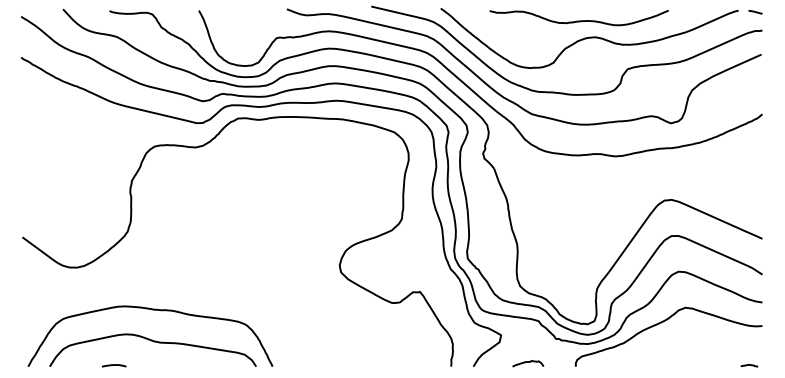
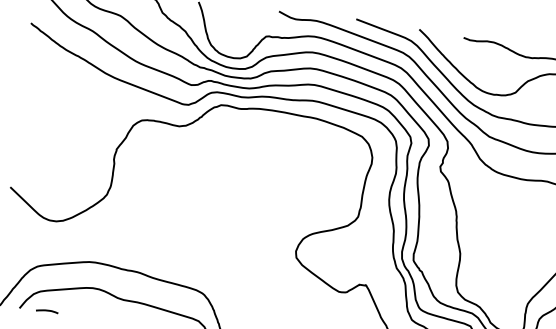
curve: (113, 365) -> (46, 310), moved

